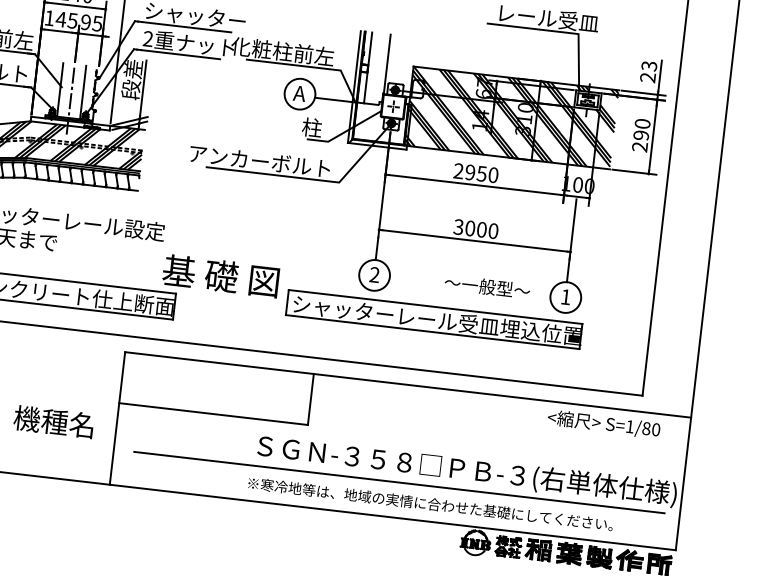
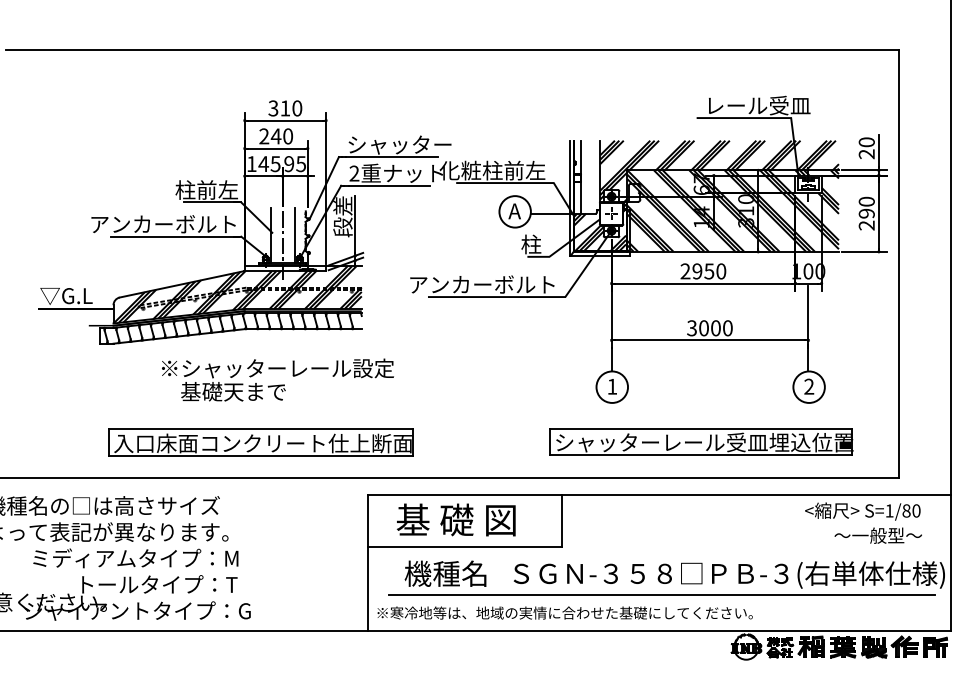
text: (649, 66) -> (866, 142), 23 -> 20
hatch: (487, 99) -> (706, 195), added
text: (374, 274) -> (612, 386), 2 -> 1
text: (220, 275) -> (455, 519), moved
text: (486, 286) -> (877, 535), moved
text: (566, 296) -> (809, 386), 1 -> 2
part: (434, 319) -> (701, 441), moved
text: (53, 421) -> (445, 573), moved
text: (430, 503) -> (564, 612), moved

